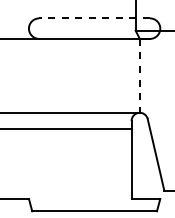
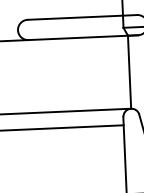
line: (94, 18) -> (82, 17), dashed -> solid
line: (139, 75) -> (129, 71), dashed -> solid

